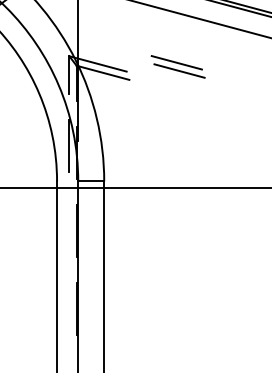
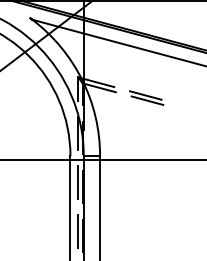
part: (178, 65) -> (146, 97), moved
line: (69, 223) -> (78, 182), added
line: (69, 301) -> (78, 231), added

